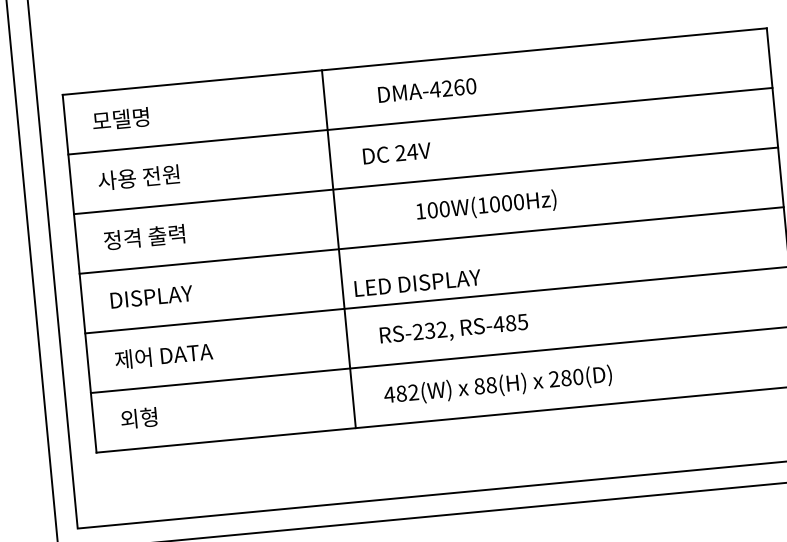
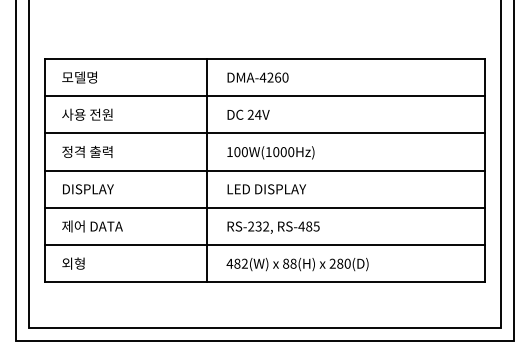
text: (426, 90) -> (257, 77), moved
text: (485, 205) -> (270, 152), moved
text: (417, 283) -> (266, 189), moved

